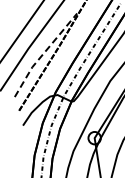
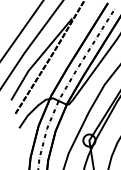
line: (43, 54) -> (39, 58), dashed -> solid

